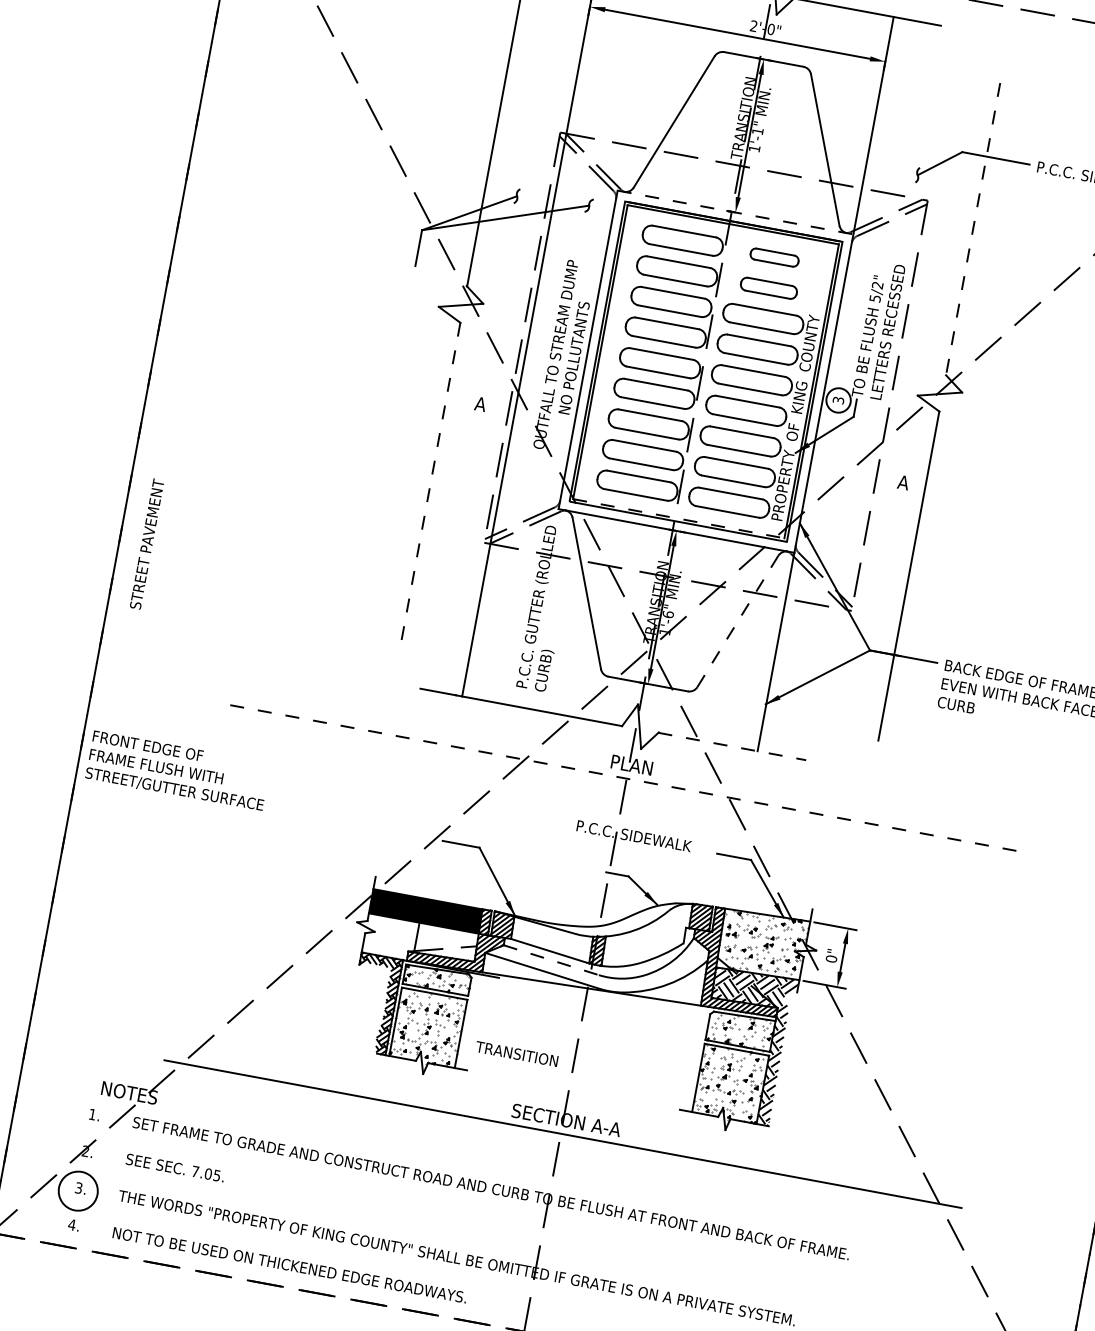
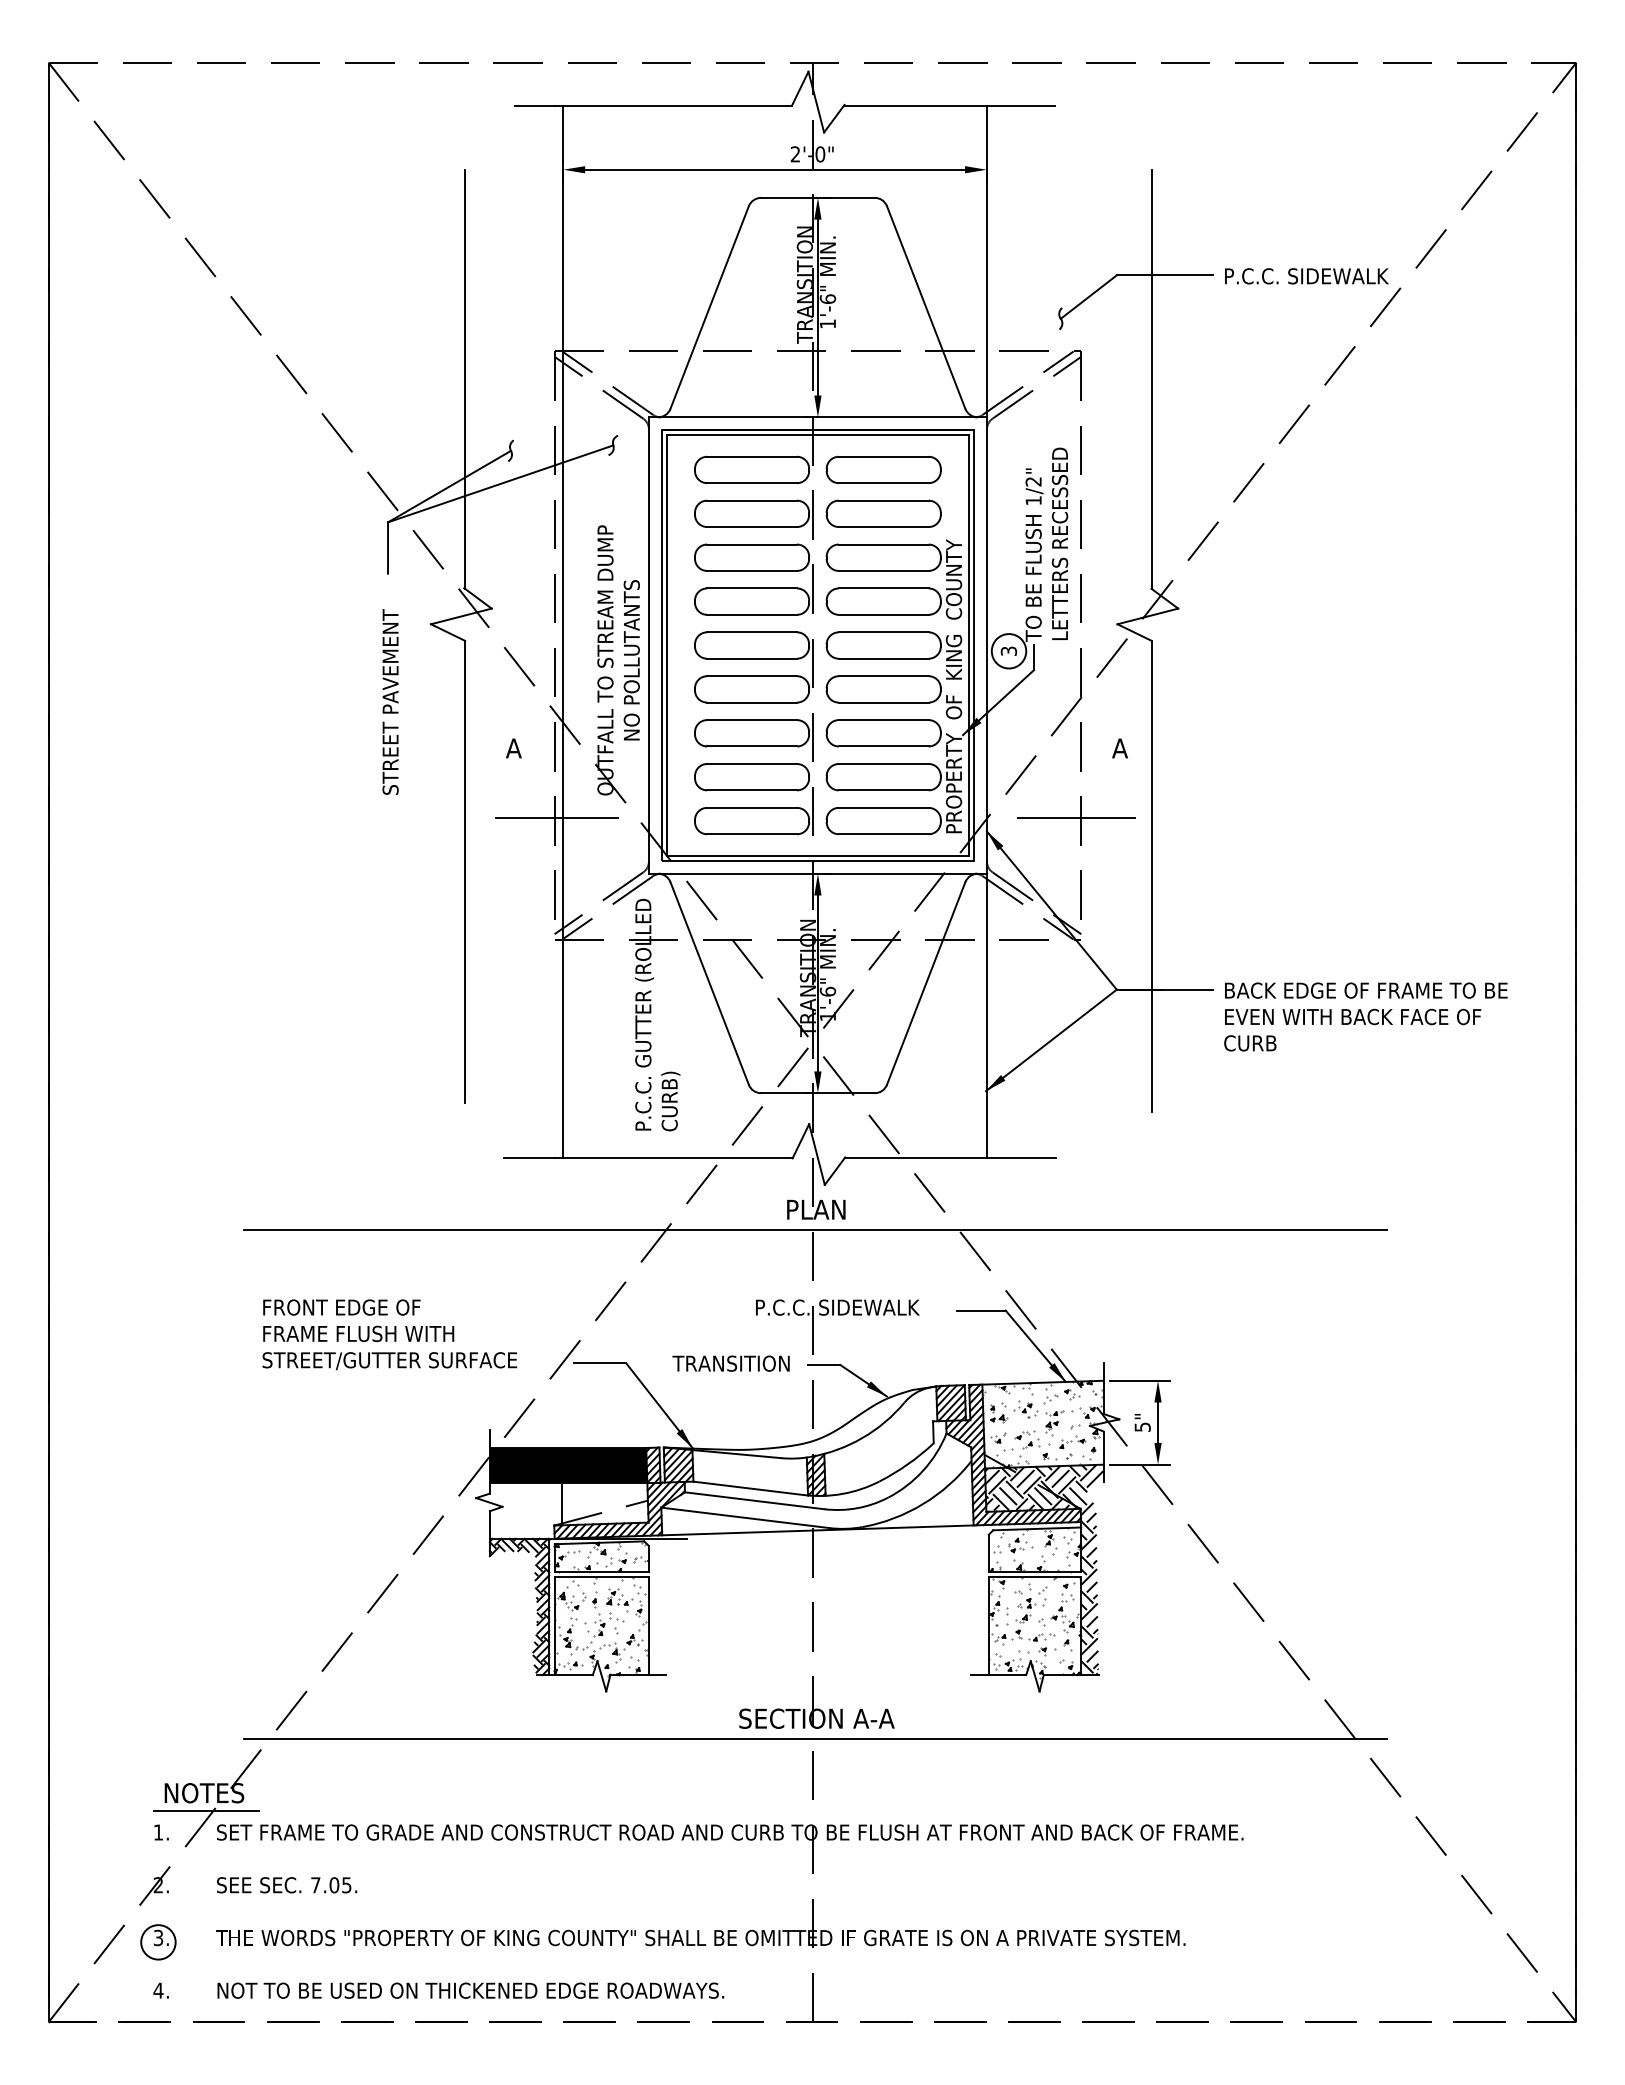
text: (757, 130) -> (827, 298), 1'-1" -> 1'-6"
line: (735, 212) -> (817, 417), dashed -> solid
line: (973, 229) -> (1151, 379), dashed -> solid
part: (774, 257) -> (883, 469), size x1.67
part: (768, 288) -> (883, 513), size x1.43
text: (875, 298) -> (1033, 500), 5/2" -> 1/2"
line: (501, 458) -> (556, 818), added
line: (430, 484) -> (464, 872), dashed -> solid
line: (679, 518) -> (818, 856), dashed -> solid
line: (864, 525) -> (1076, 818), added
text: (147, 543) -> (390, 701), moved
line: (738, 621) -> (926, 983), dashed -> solid
line: (732, 746) -> (950, 1158), dashed -> solid
text: (177, 770) -> (389, 1334), moved
line: (629, 778) -> (816, 1229), dashed -> solid
text: (831, 959) -> (1142, 1427), 0" -> 5"
line: (551, 960) -> (755, 1500), dashed -> solid
text: (516, 1053) -> (730, 1363), moved
line: (128, 1105) -> (206, 1810), added
circle: (78, 1191) -> (158, 1942), size x0.62

